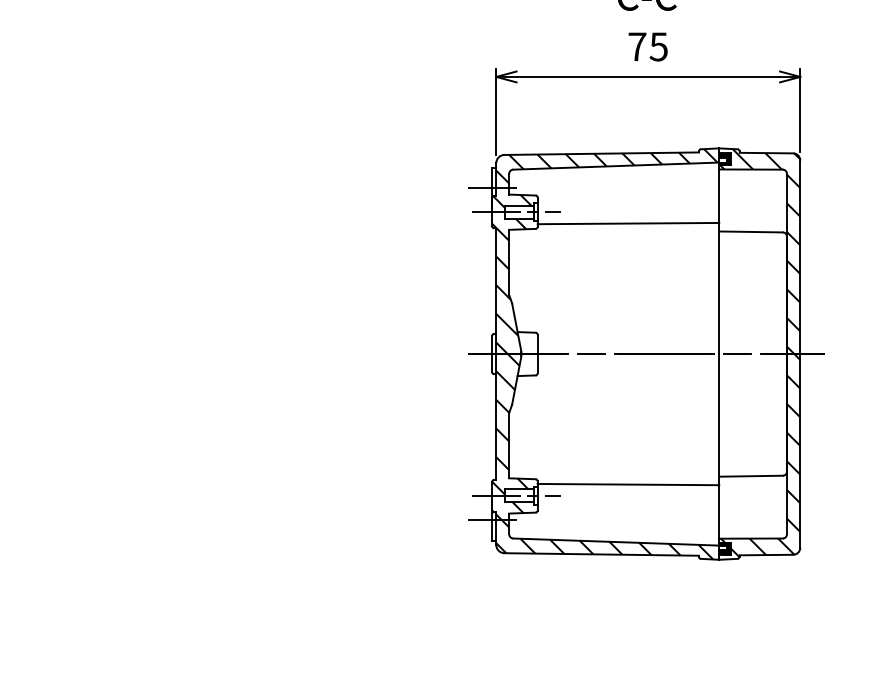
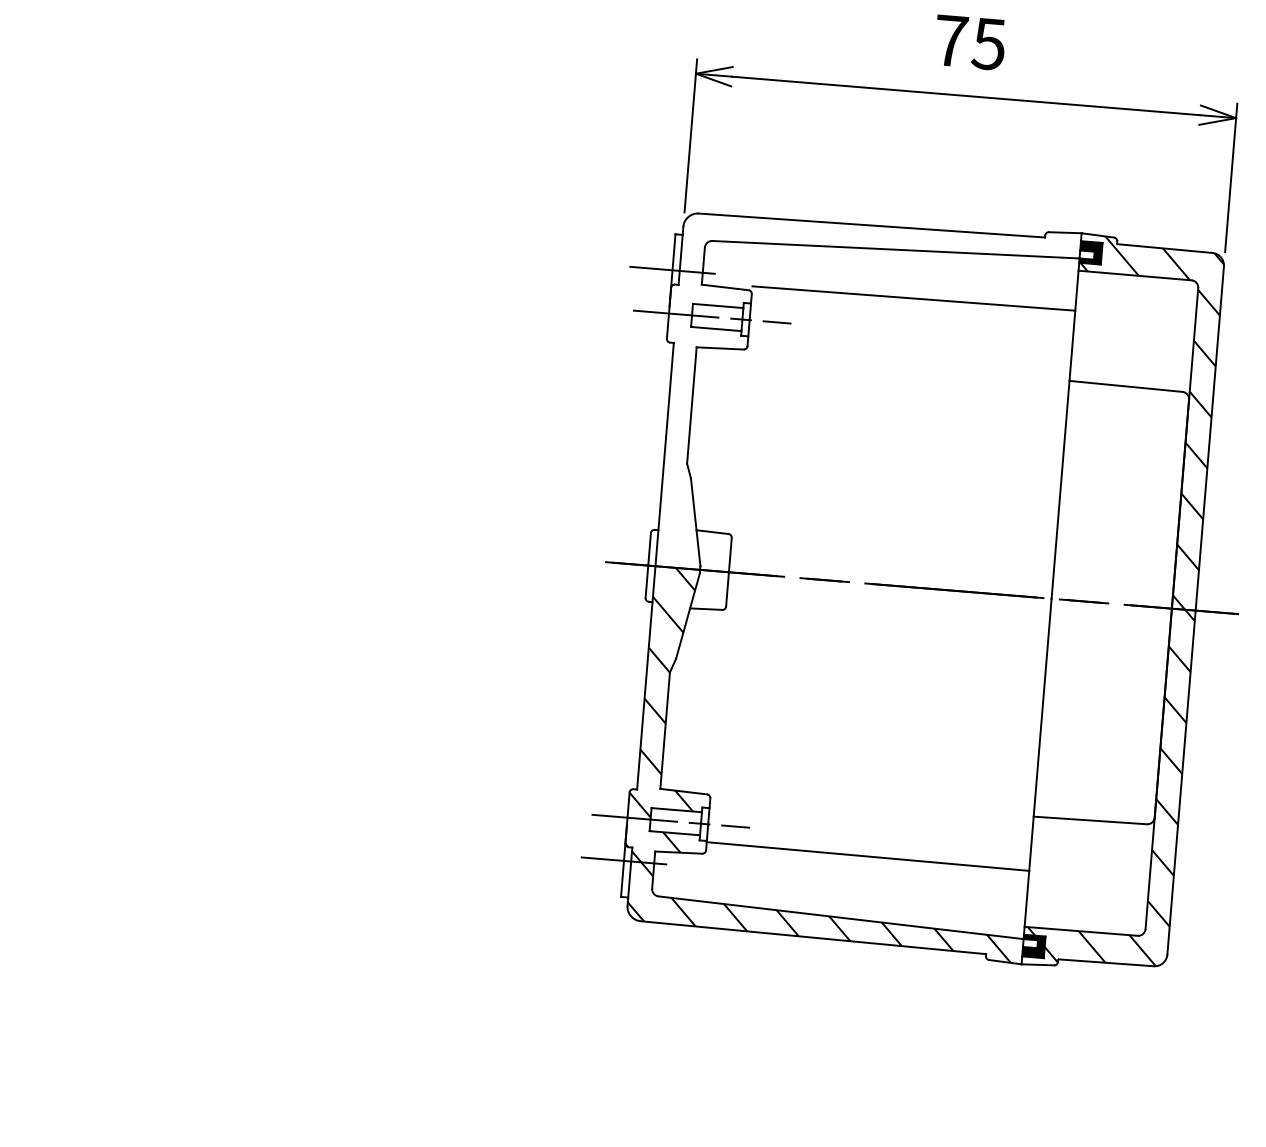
line: (628, 223) -> (913, 298), moved
hatch: (604, 251) -> (862, 399), removed
line: (628, 484) -> (868, 856), moved

